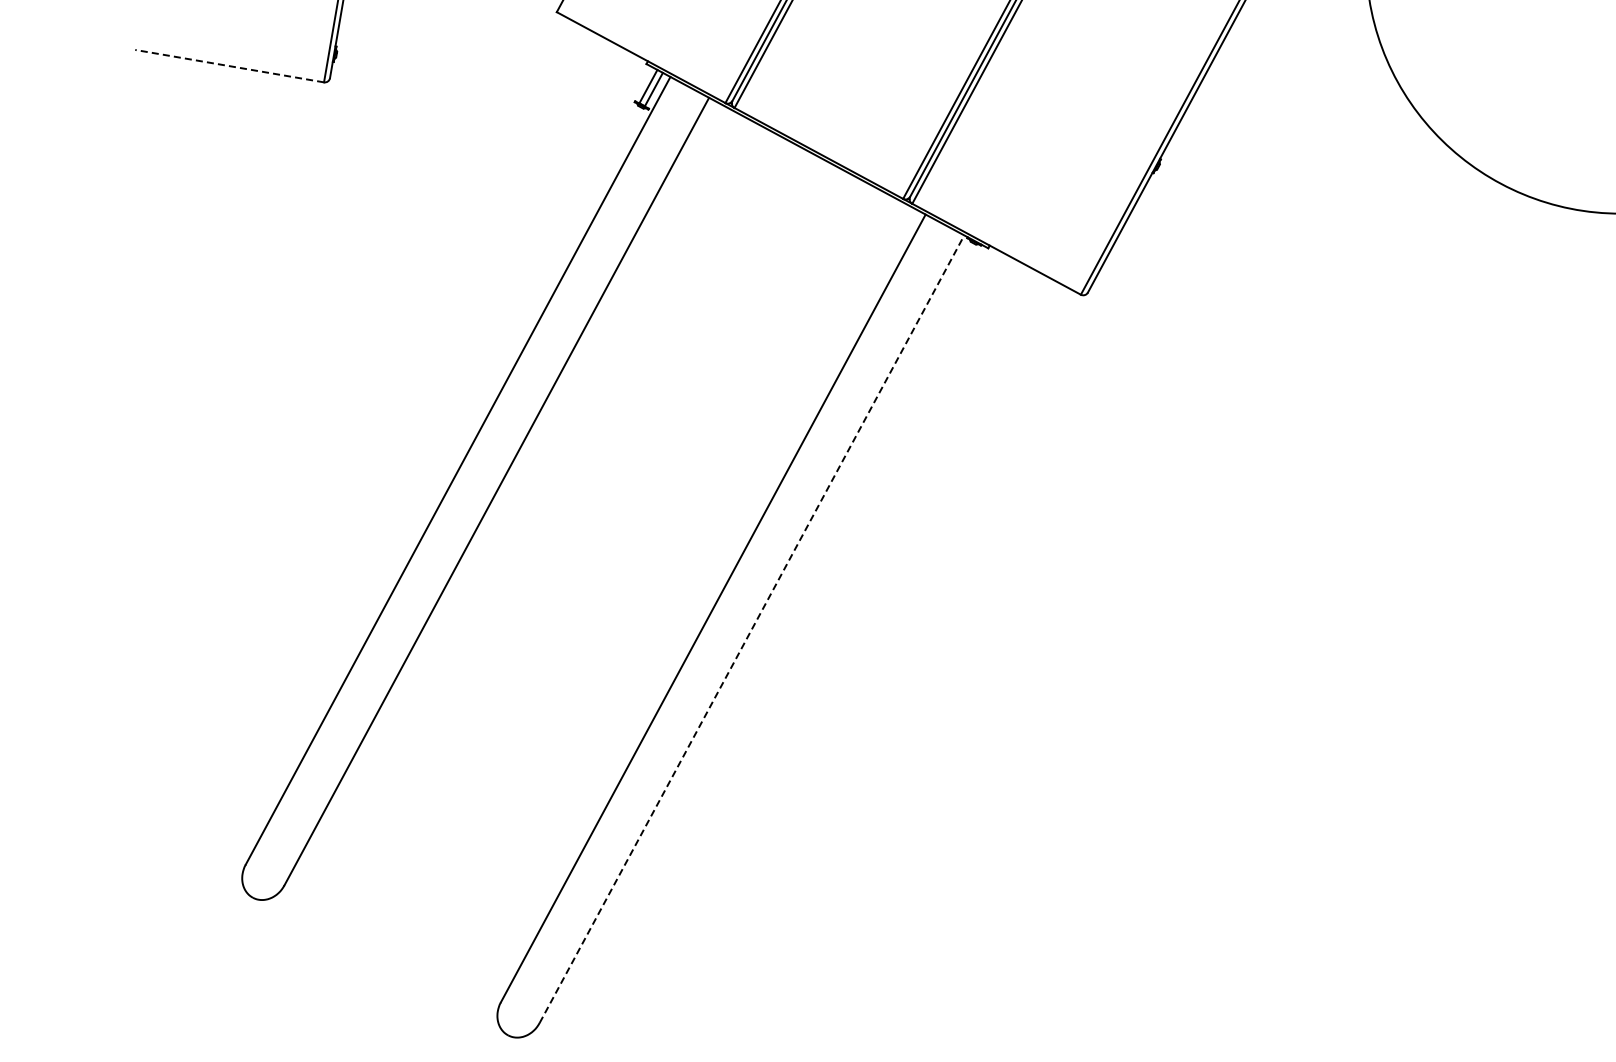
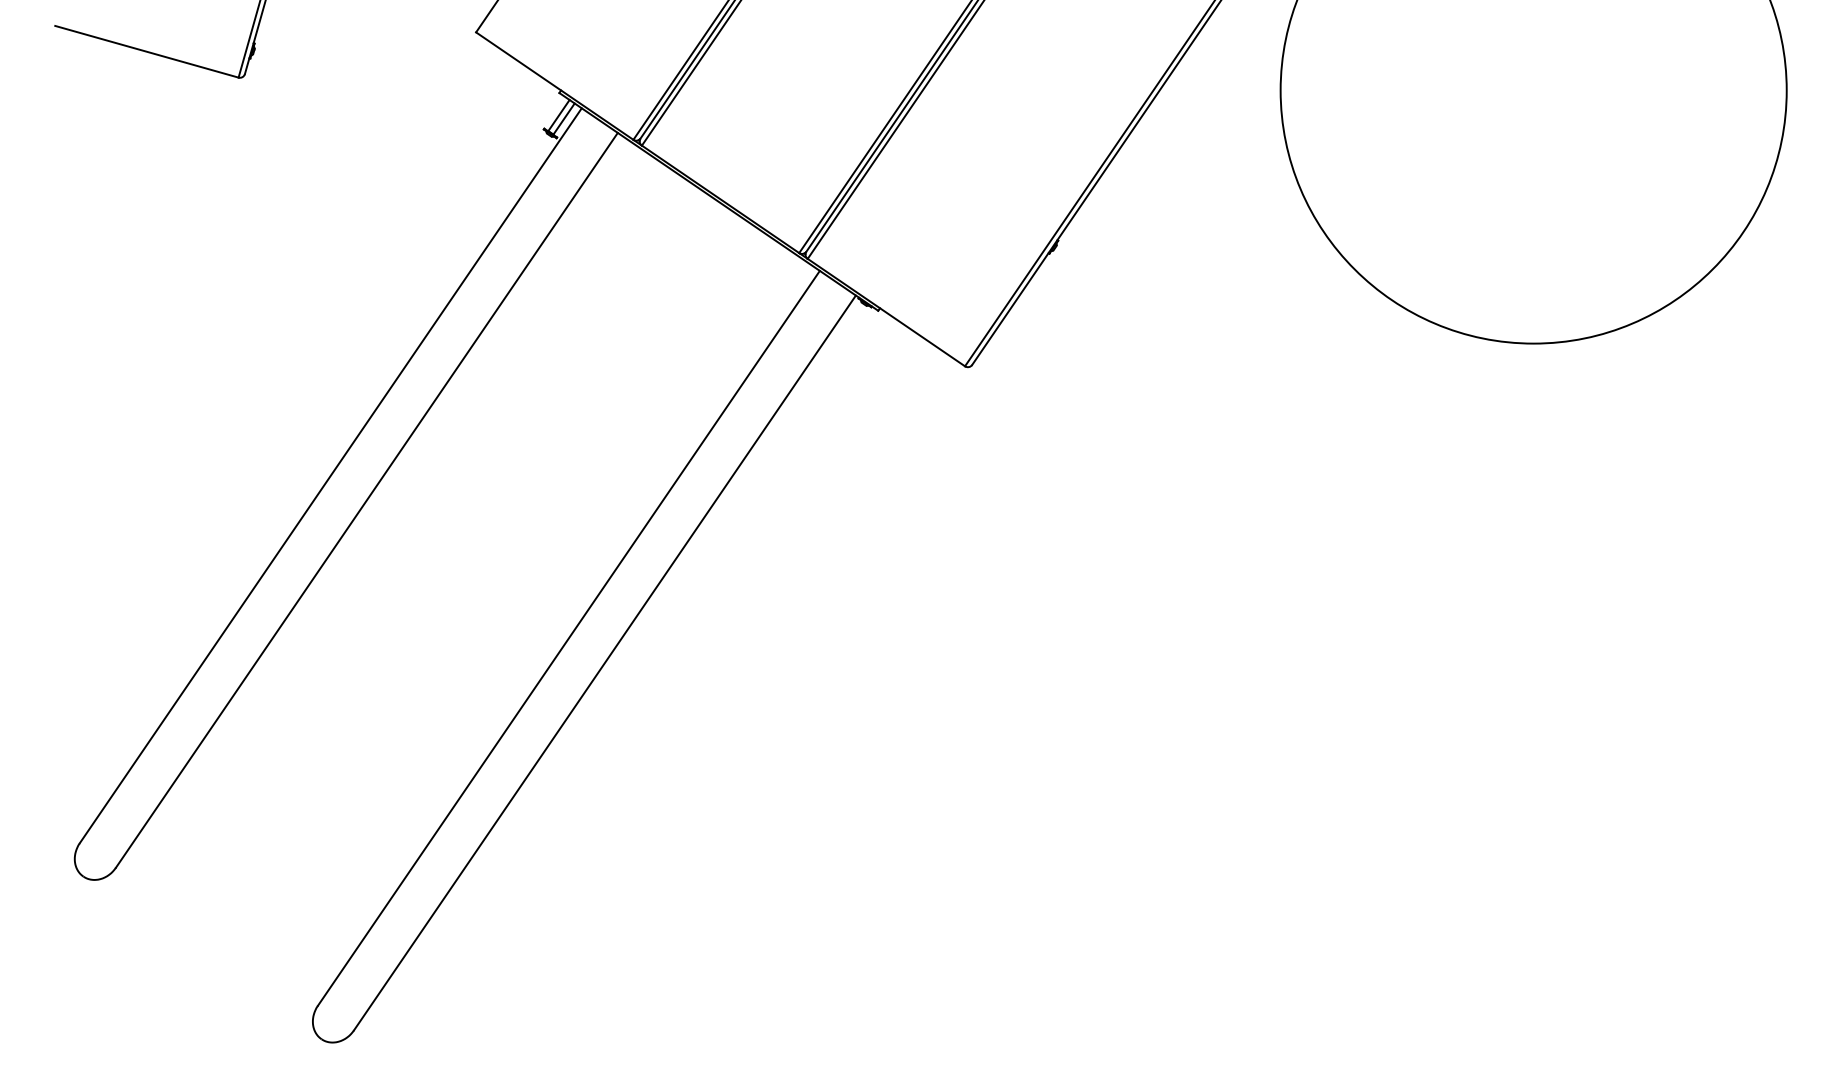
line: (229, 65) -> (146, 51), dashed -> solid
line: (751, 628) -> (604, 662), dashed -> solid

